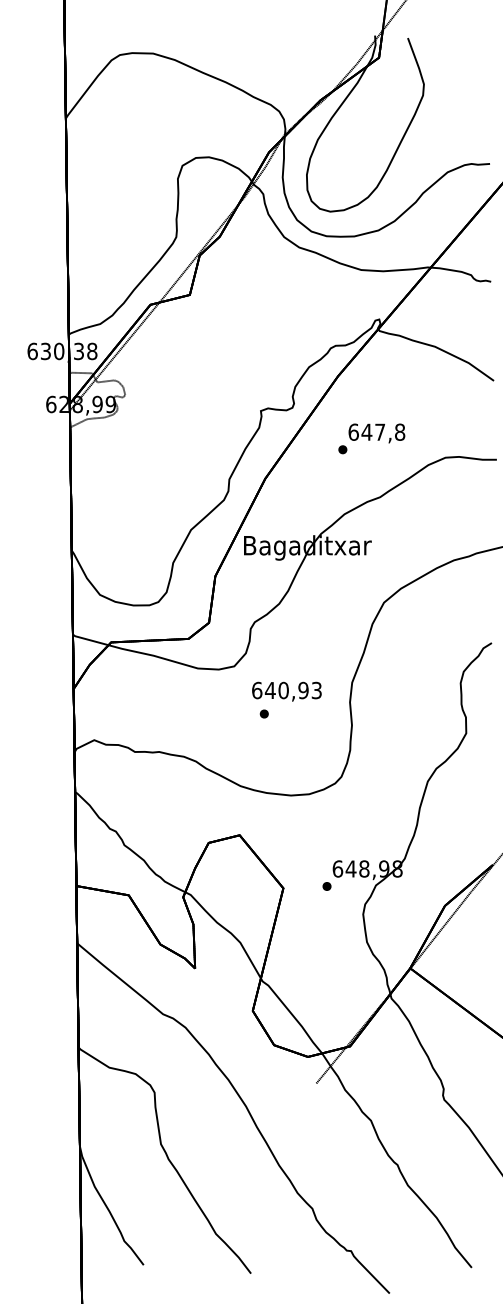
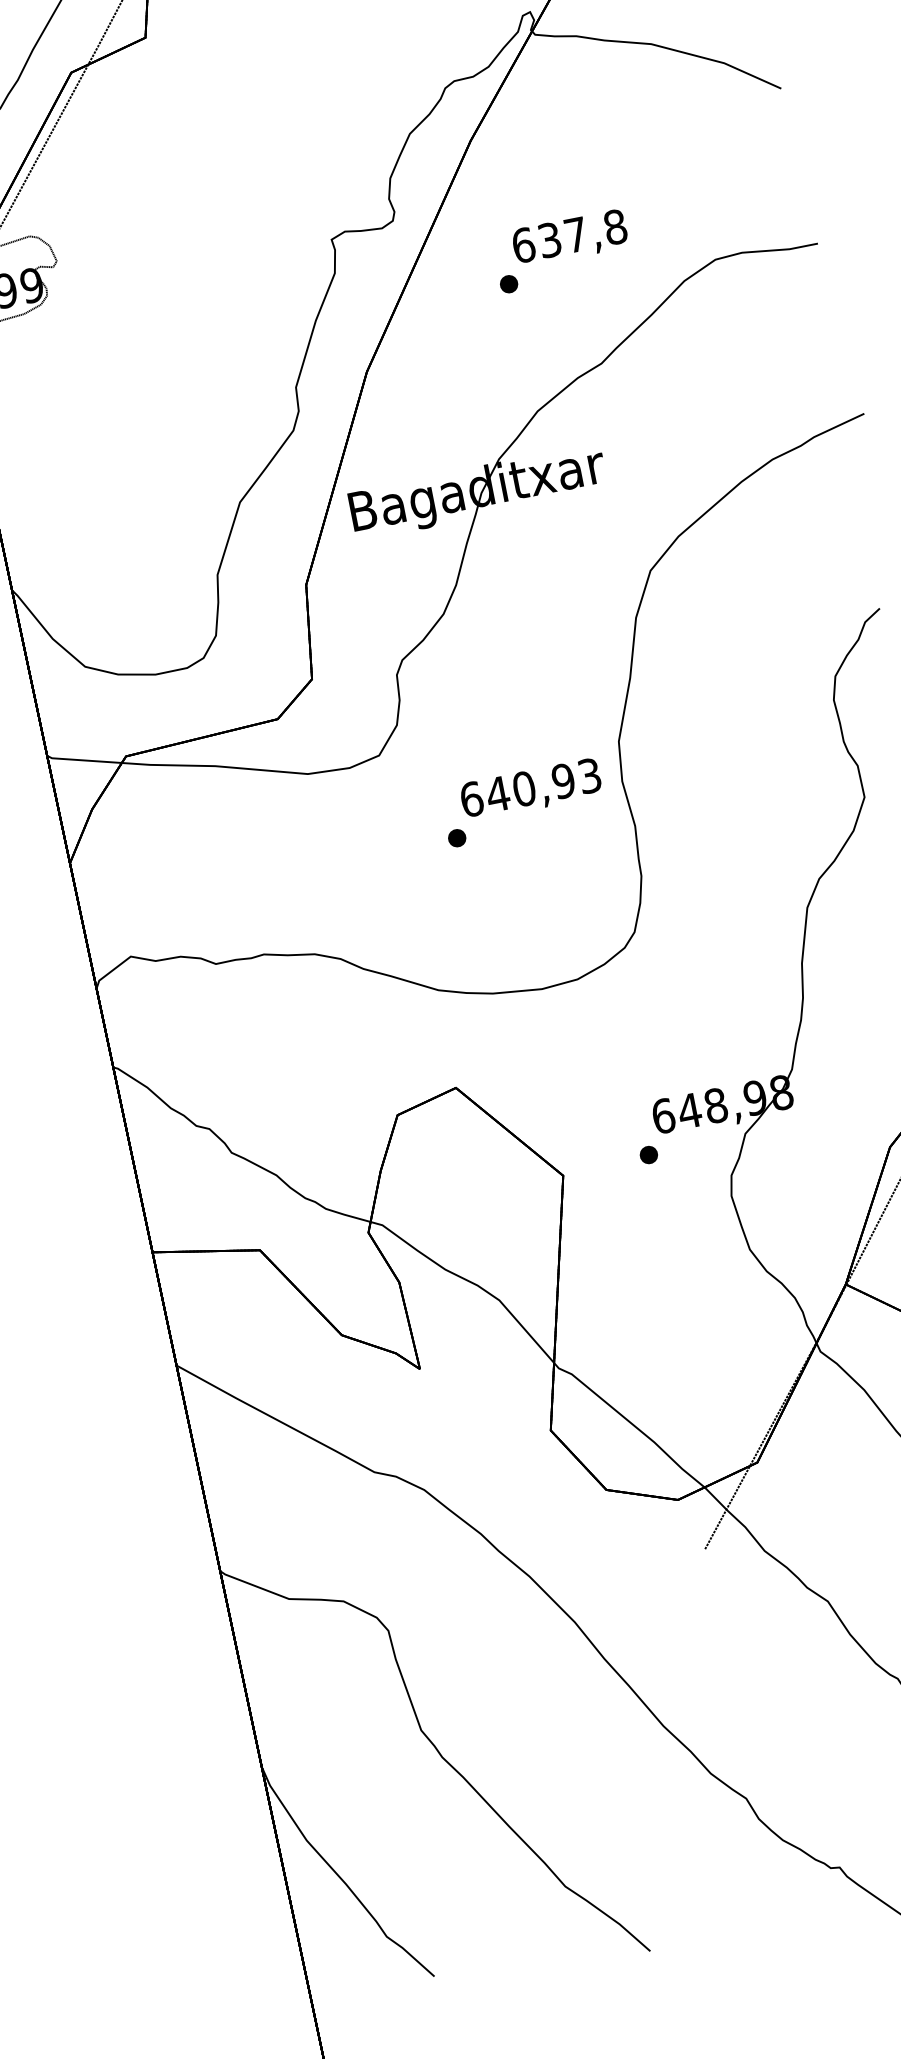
text: (366, 431) -> (548, 238), 647,8 -> 637,8
text: (286, 691) -> (530, 789), moved

